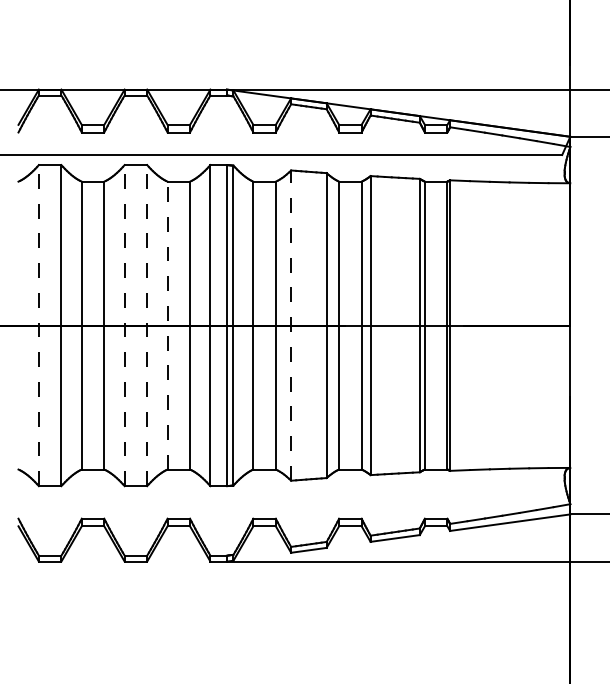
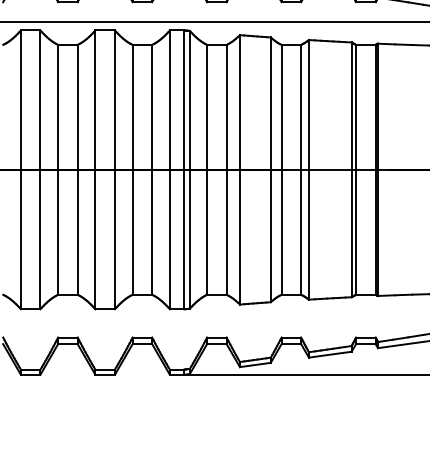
line: (38, 325) -> (20, 169), dashed -> solid
line: (124, 325) -> (95, 169), dashed -> solid
line: (147, 325) -> (115, 169), dashed -> solid
line: (167, 325) -> (132, 169), dashed -> solid
line: (291, 325) -> (240, 169), dashed -> solid

